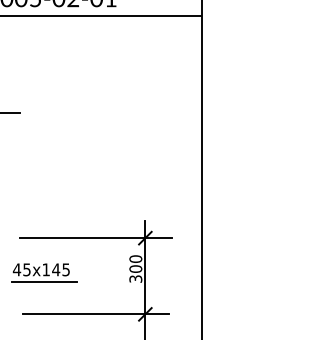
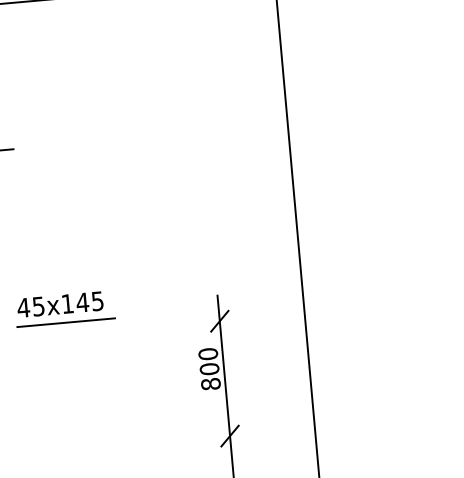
line: (95, 238) -> (144, 328), removed
part: (44, 272) -> (65, 308), moved
text: (135, 278) -> (210, 383), 300 -> 800
line: (95, 314) -> (154, 443), removed

